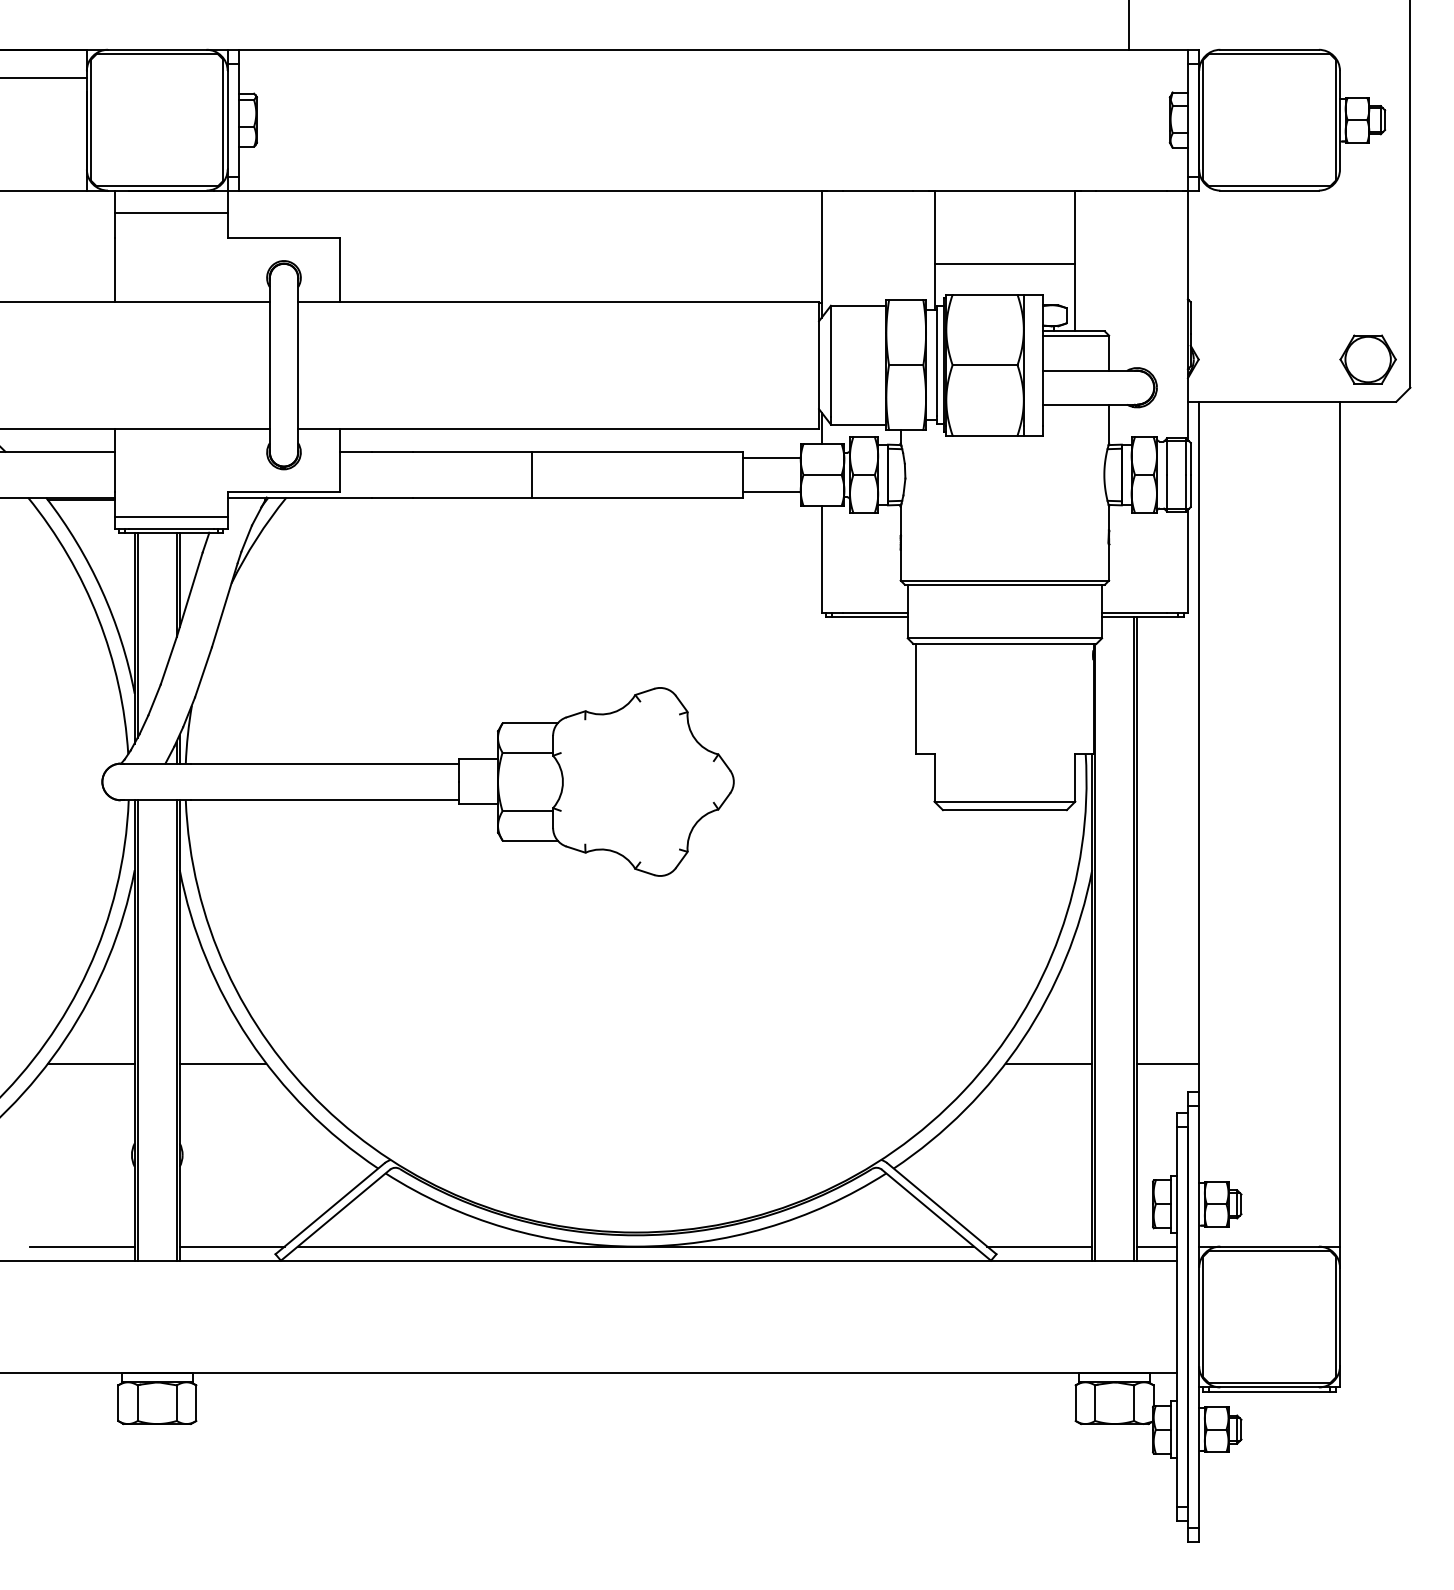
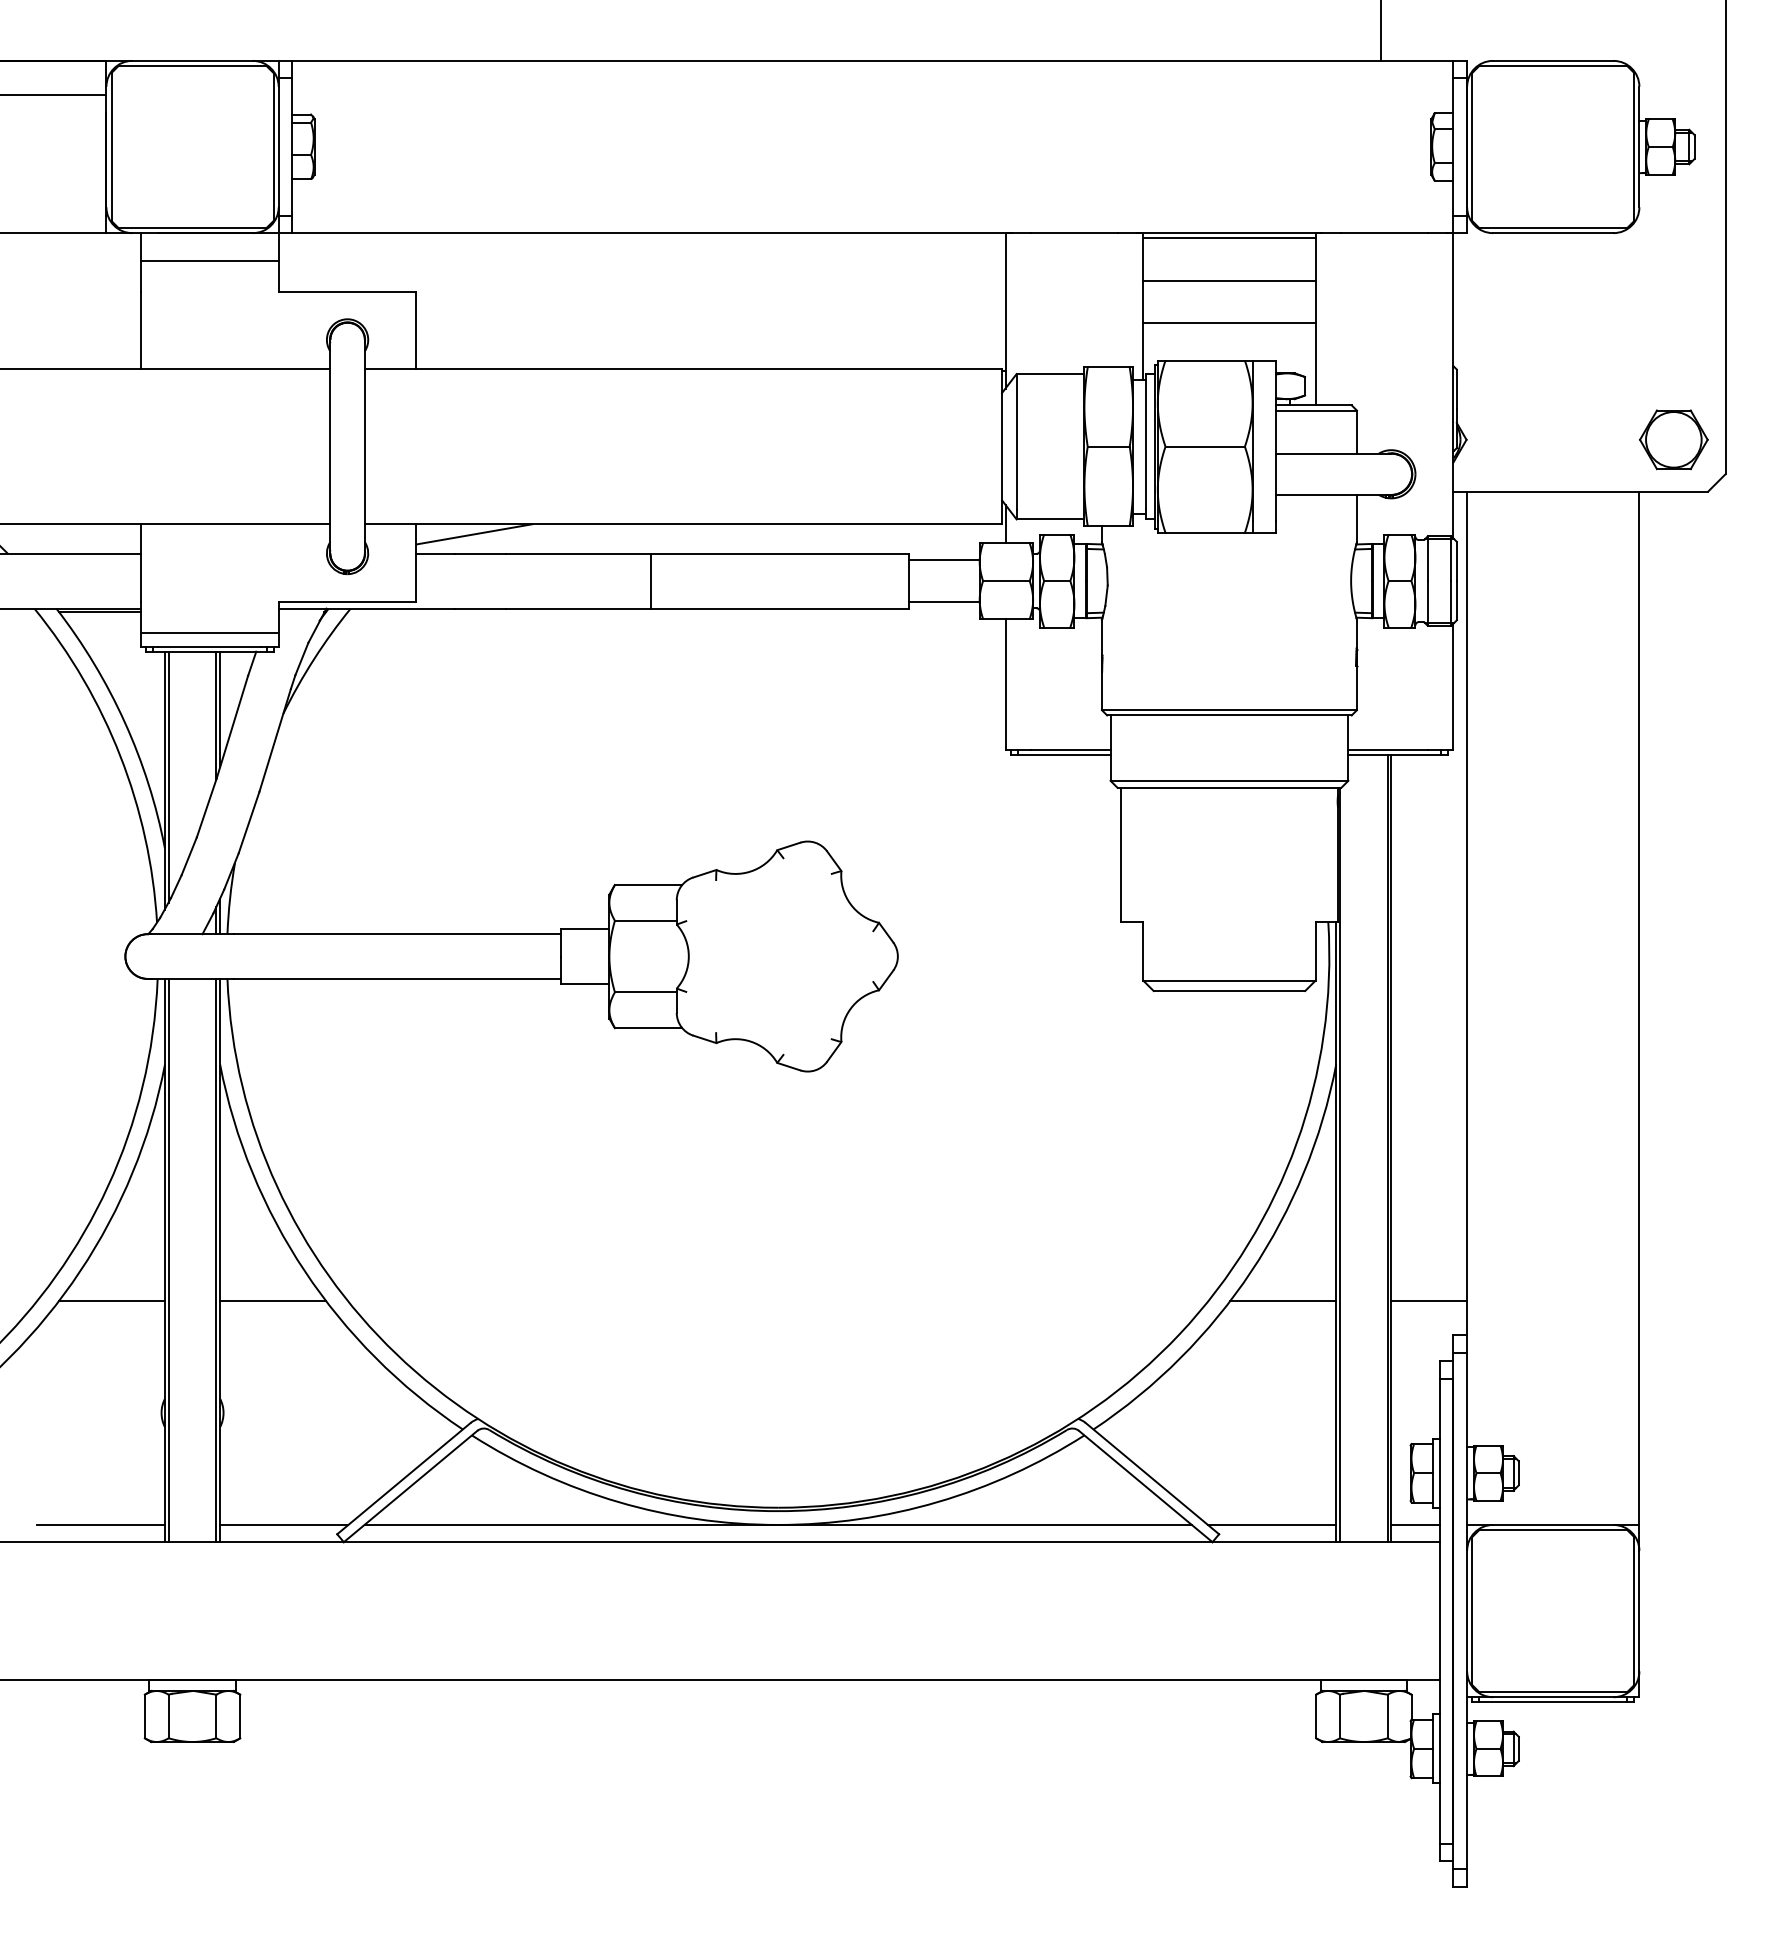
line: (1004, 194) -> (1228, 237), added
line: (1004, 230) -> (1228, 281), added
line: (387, 436) -> (474, 533), added

